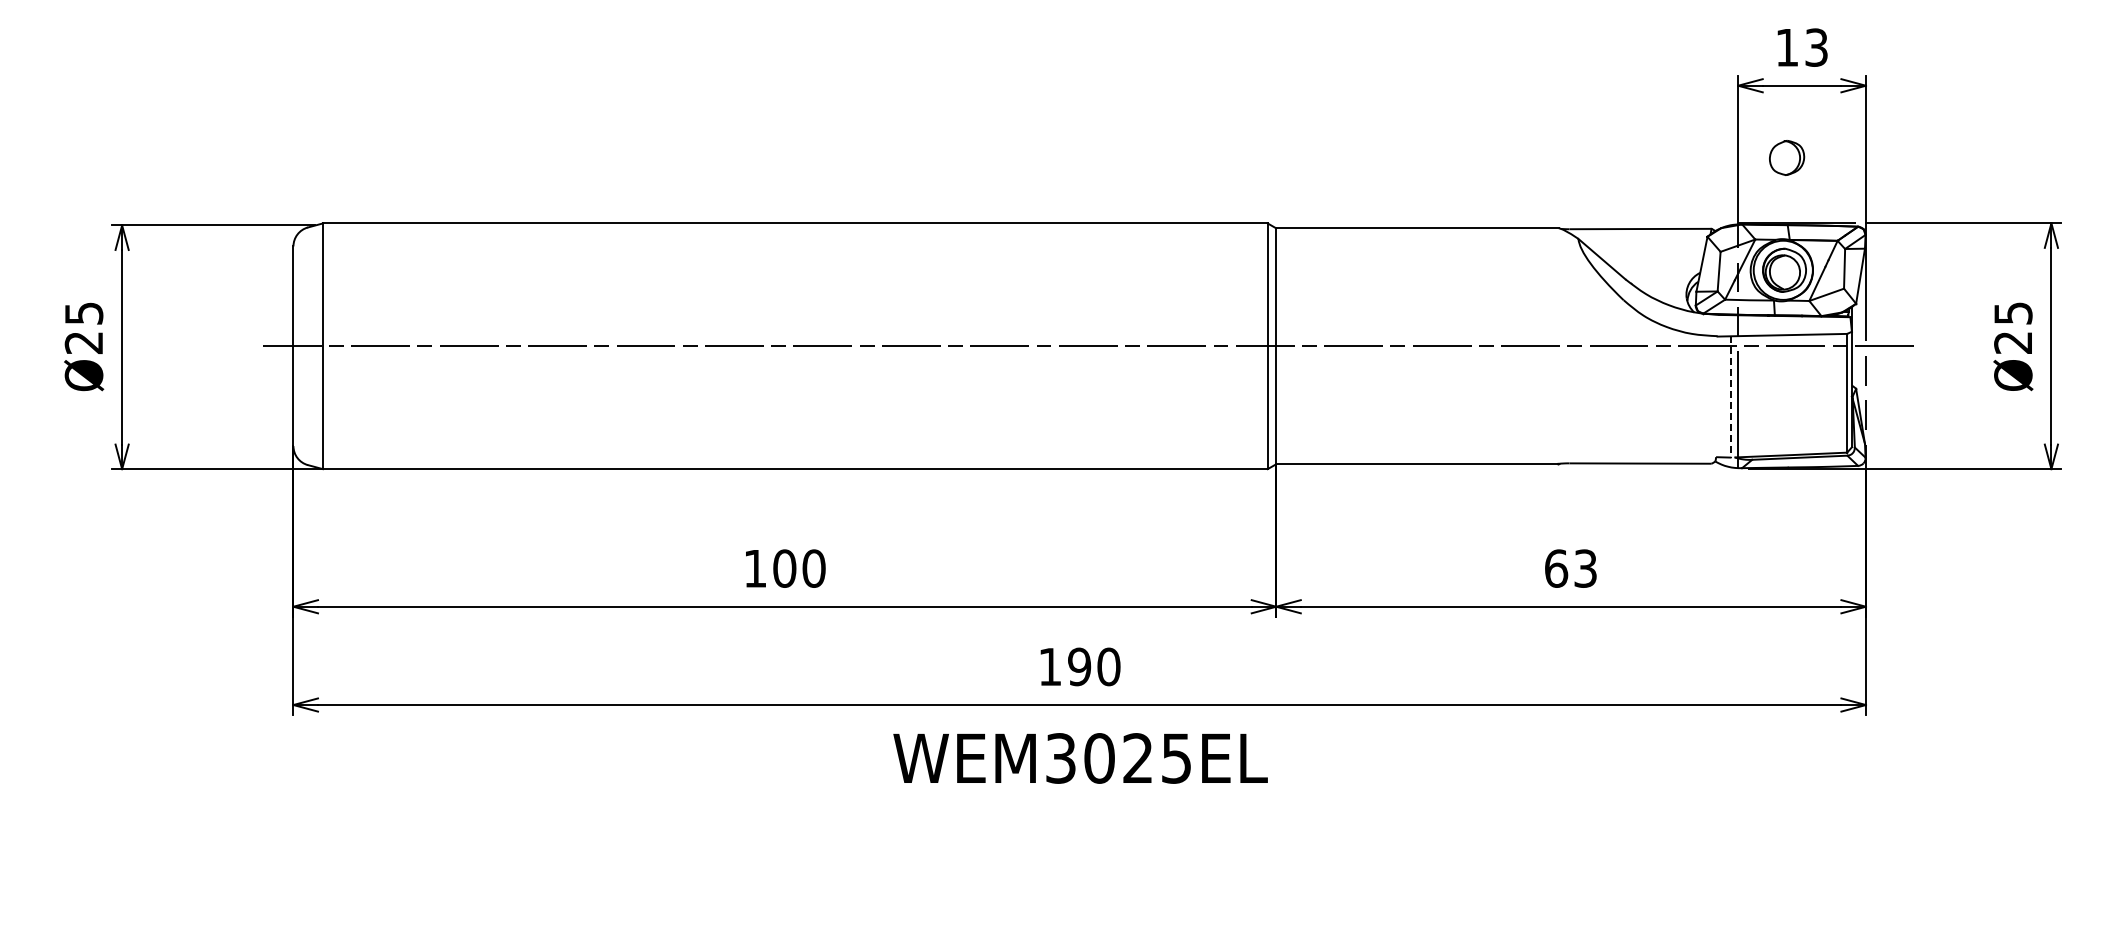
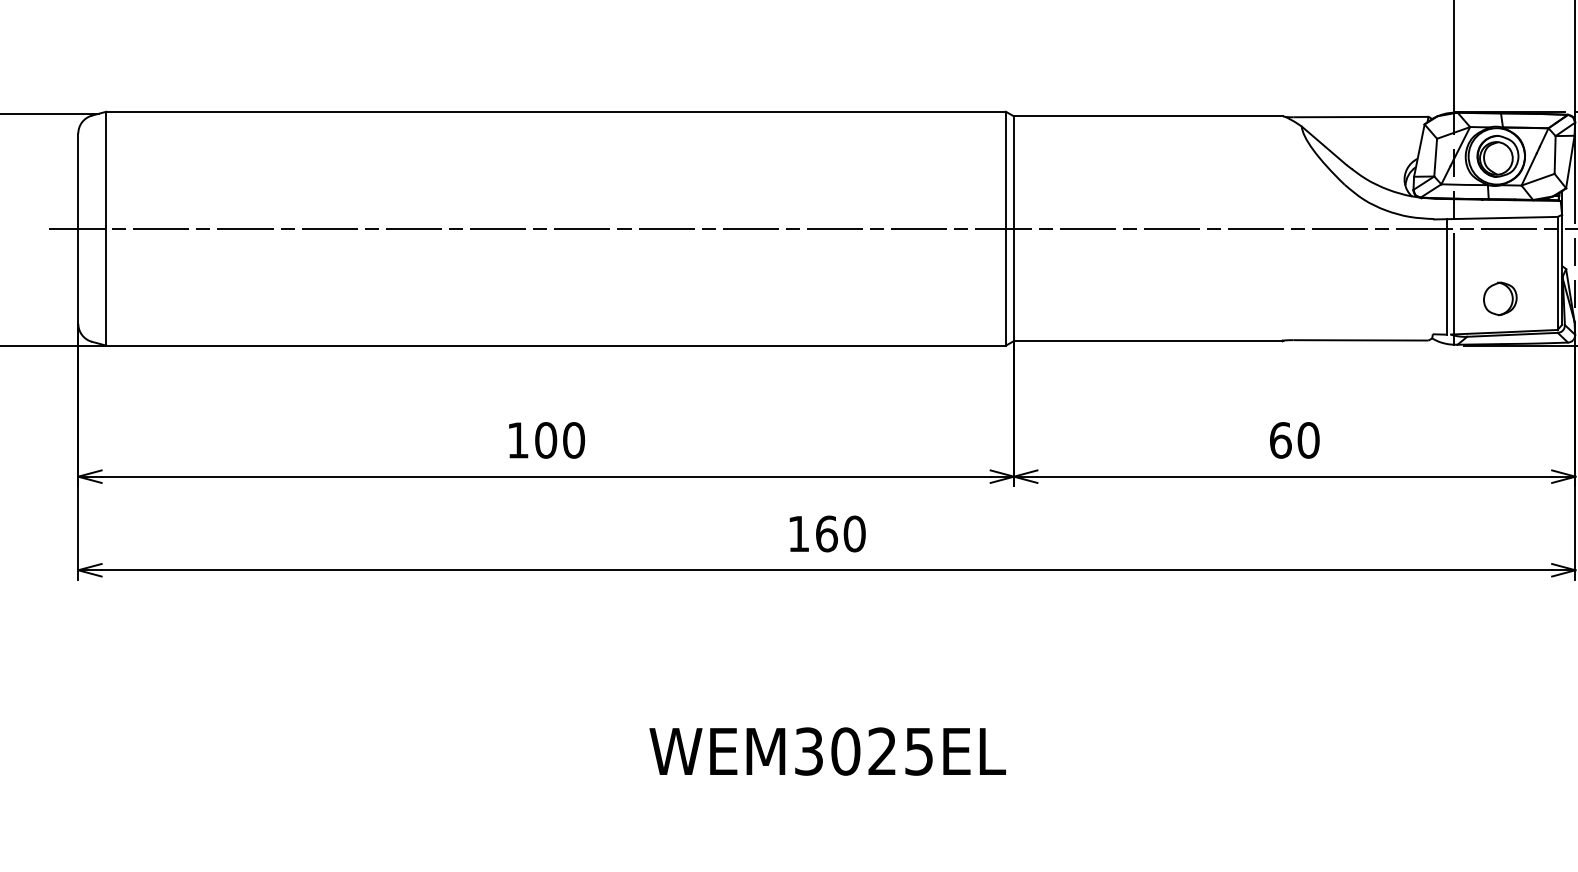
part: (1787, 157) -> (1500, 298), moved
line: (1731, 396) -> (1447, 276), dashed -> solid
text: (1585, 568) -> (1308, 440), 63 -> 60
text: (1079, 666) -> (826, 533), 190 -> 160
text: (1080, 758) -> (827, 751), moved

